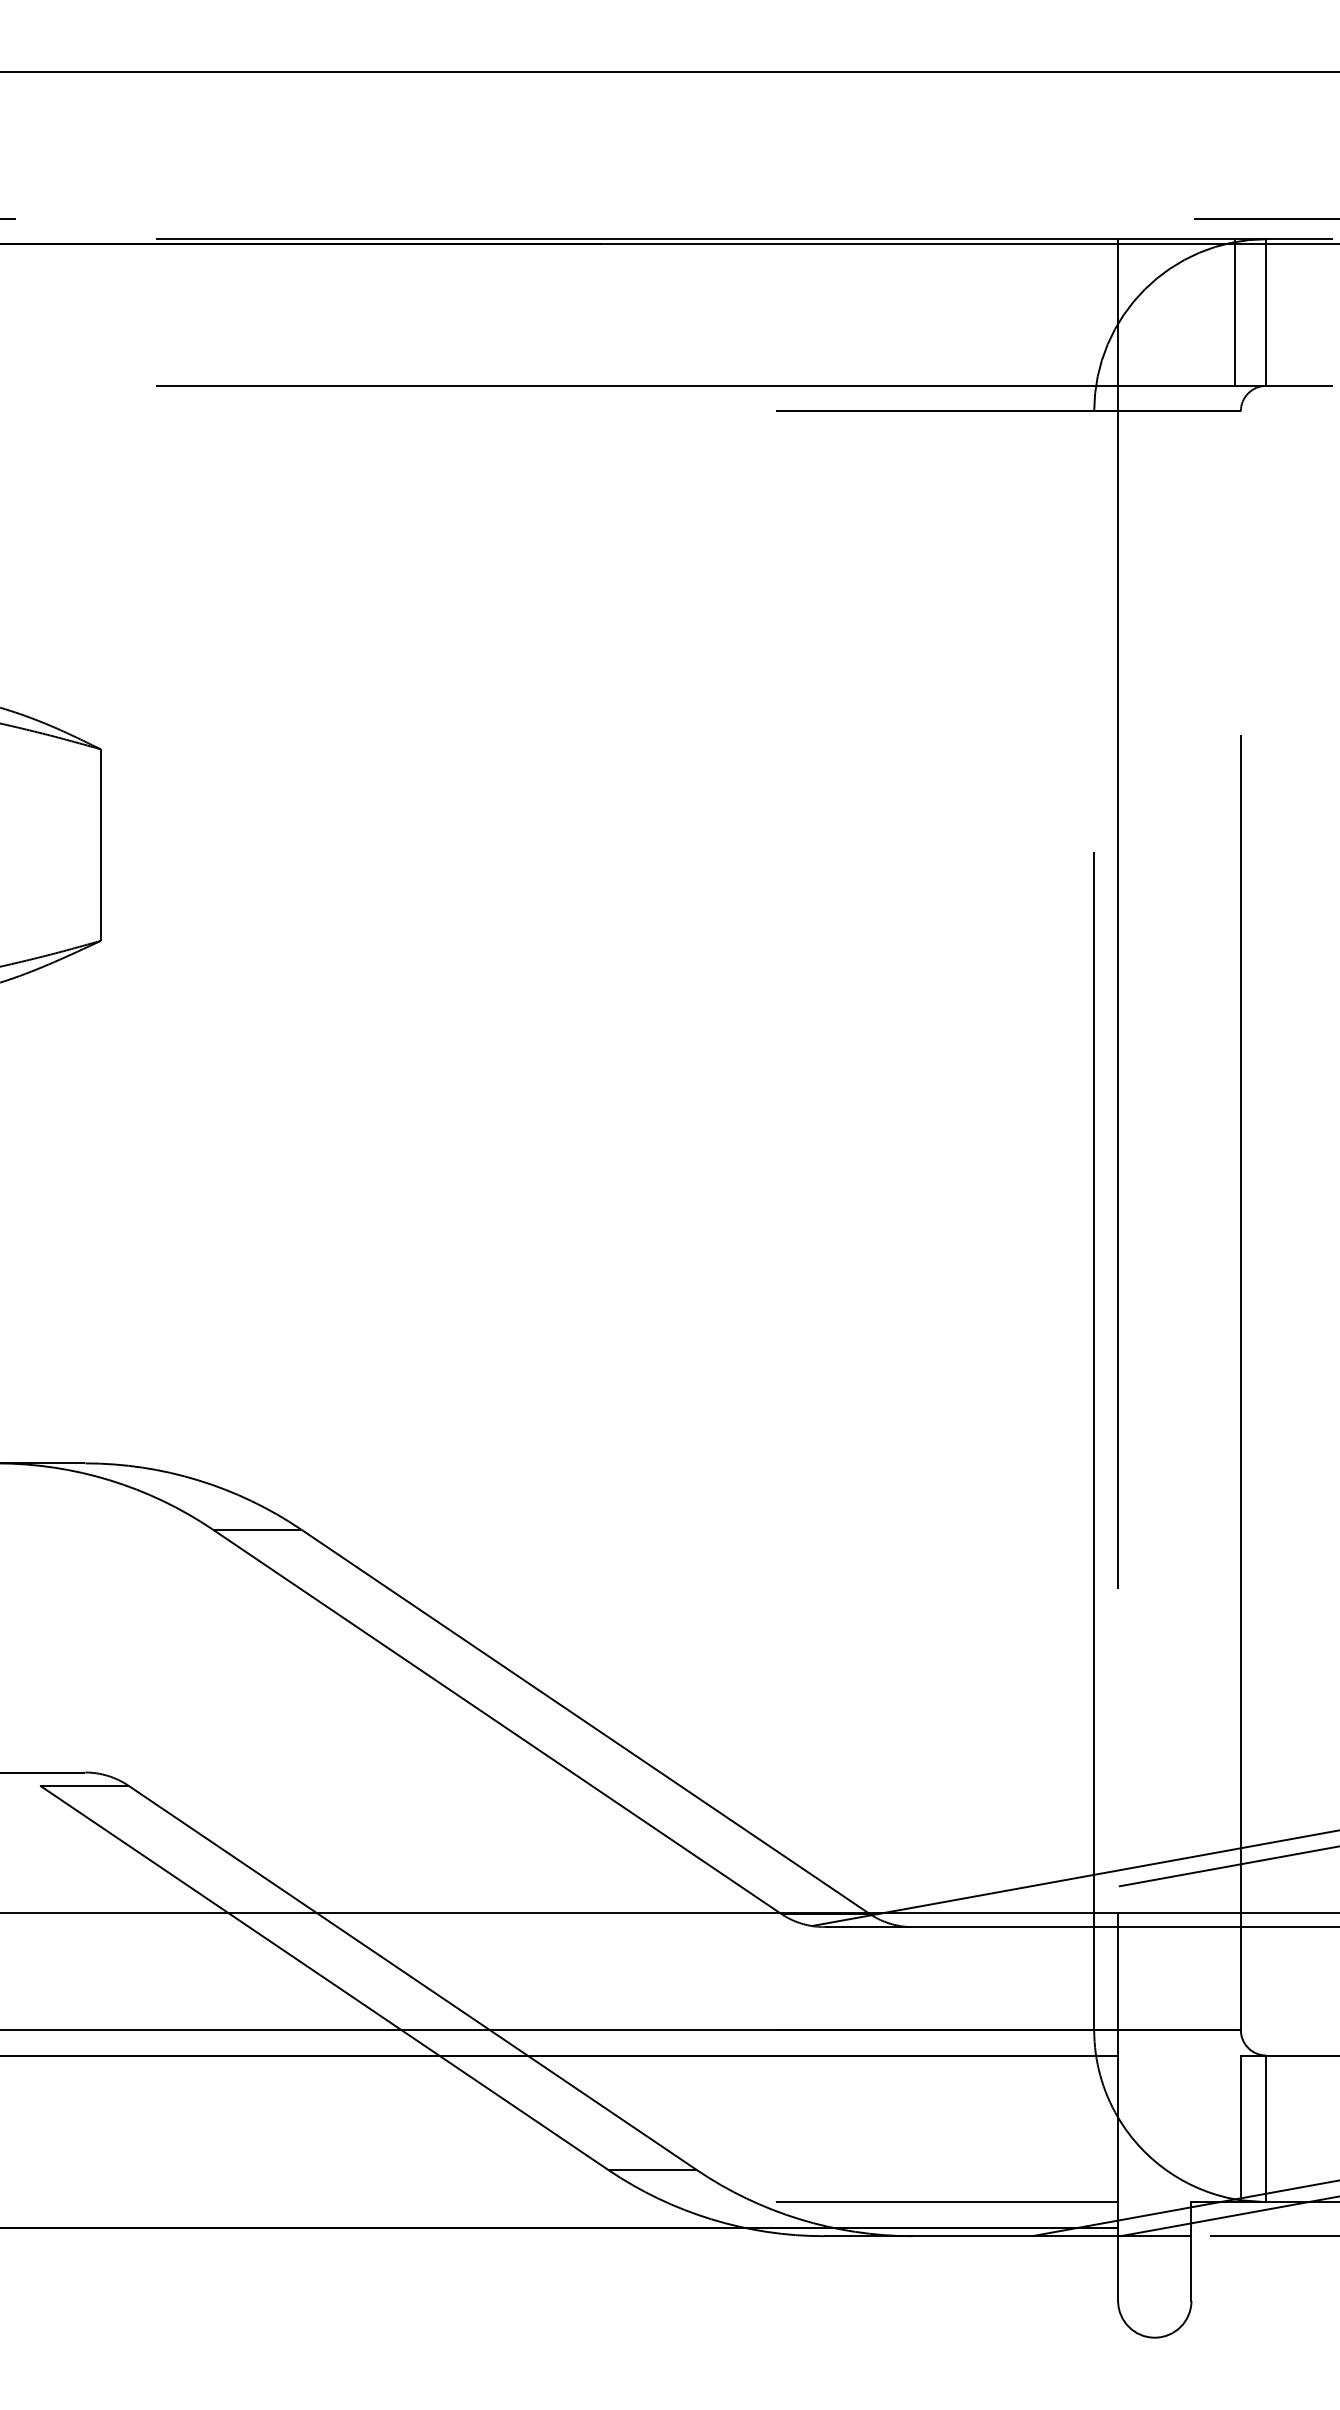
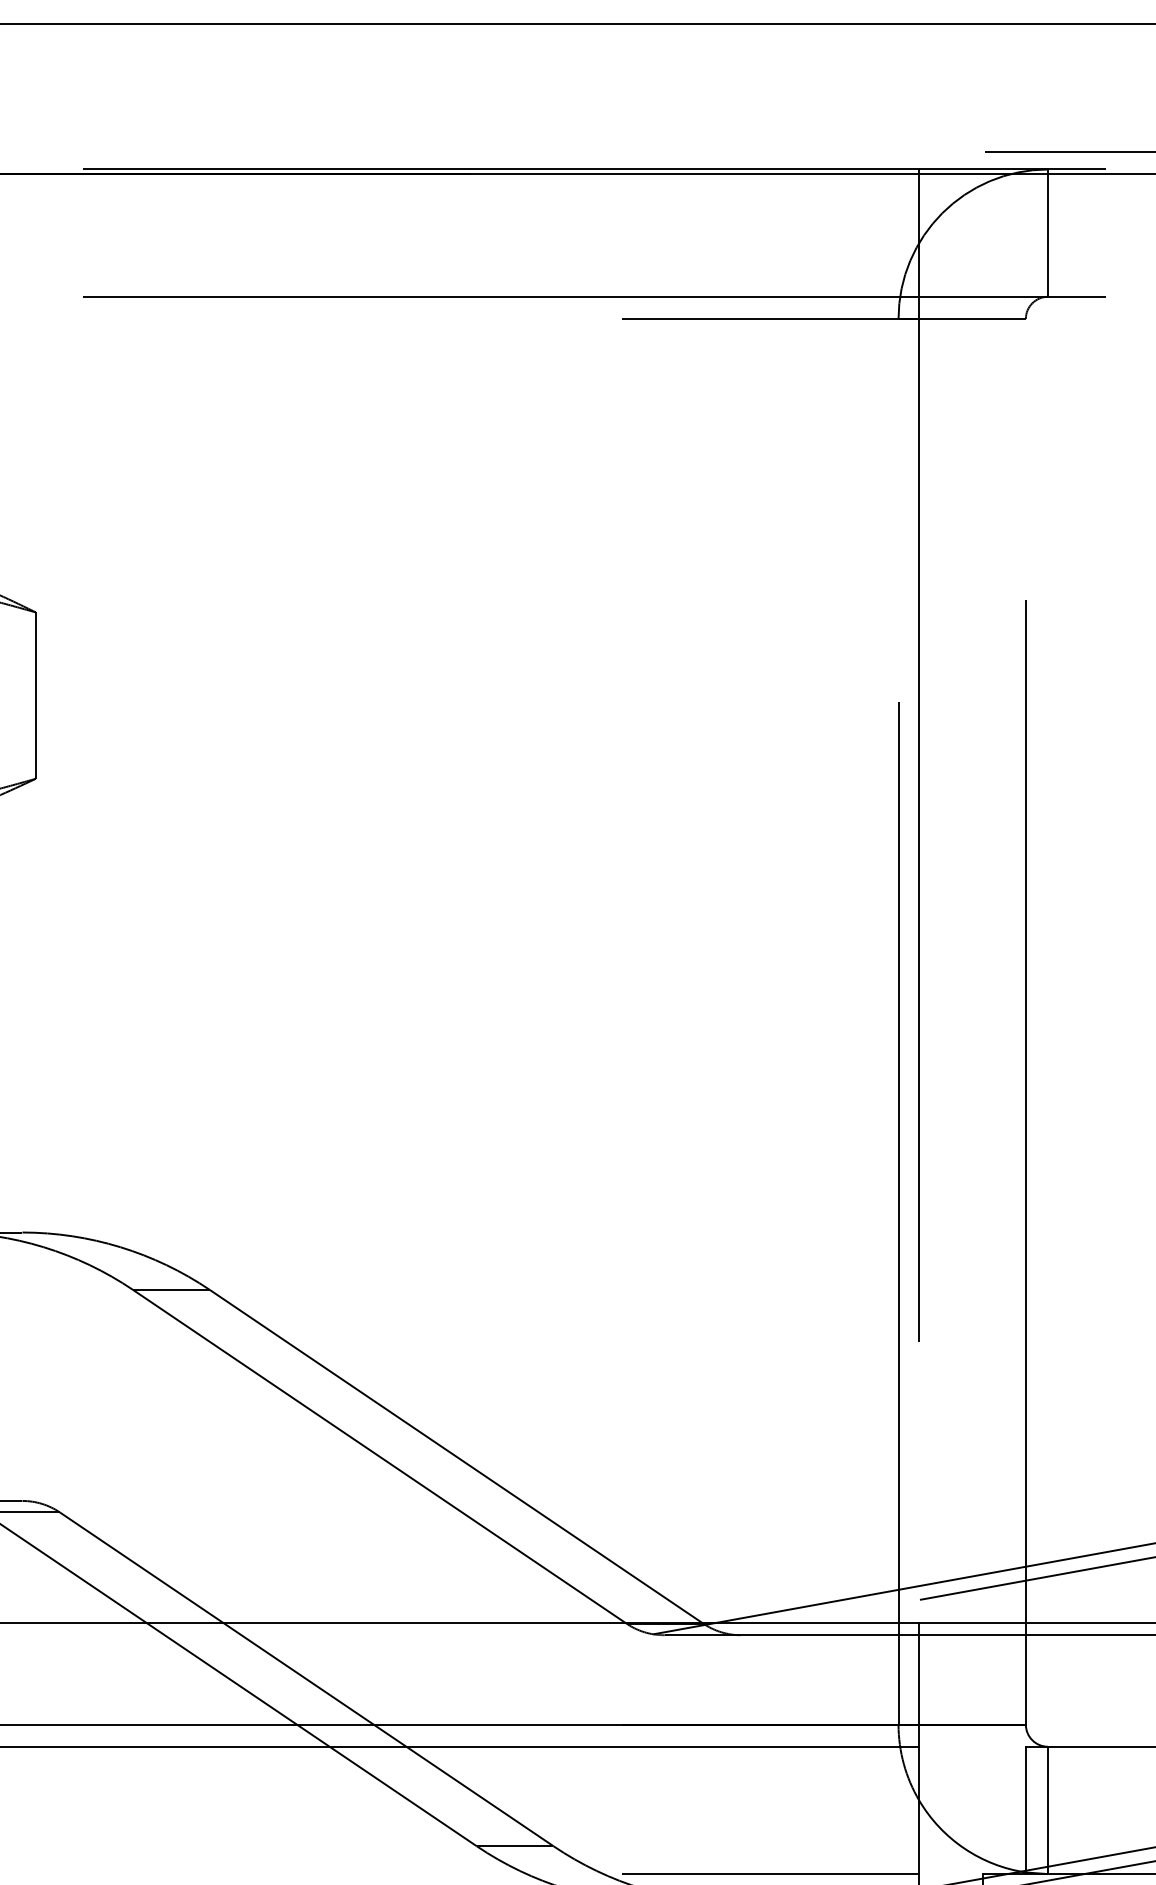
line: (1234, 312) -> (1020, 233), removed

